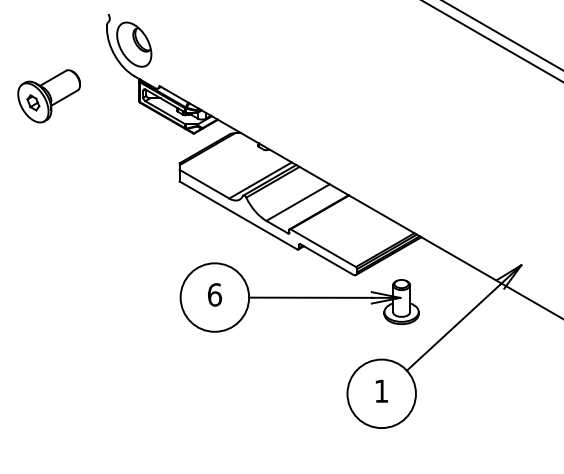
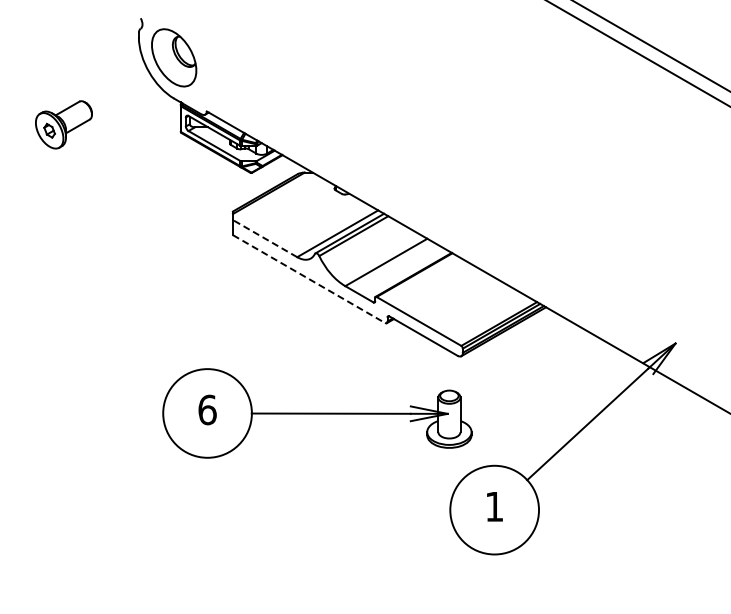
part: (48, 96) -> (63, 124), size x0.7
line: (204, 184) -> (264, 238), solid -> dashed
line: (238, 215) -> (309, 279), solid -> dashed
part: (299, 297) -> (317, 413), moved

